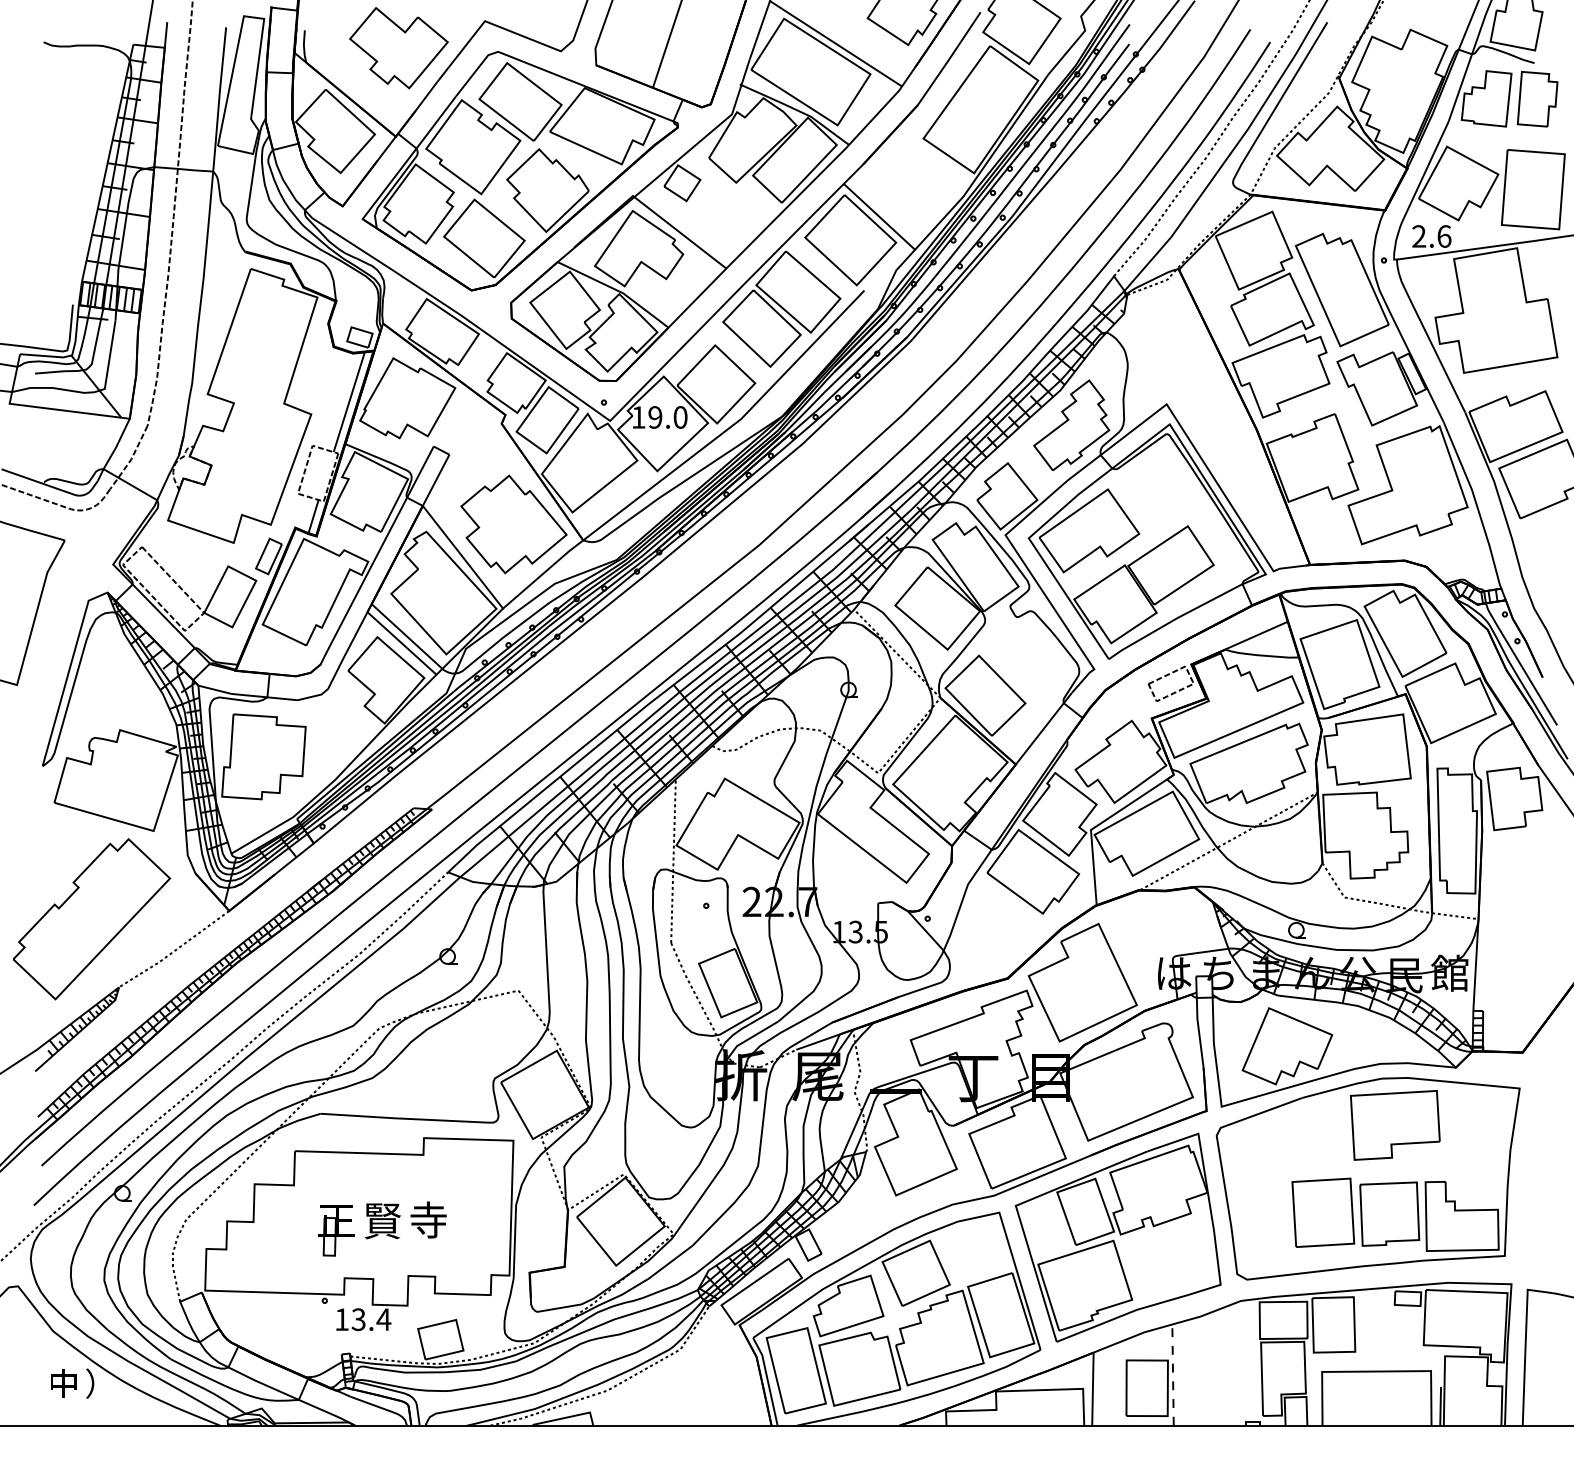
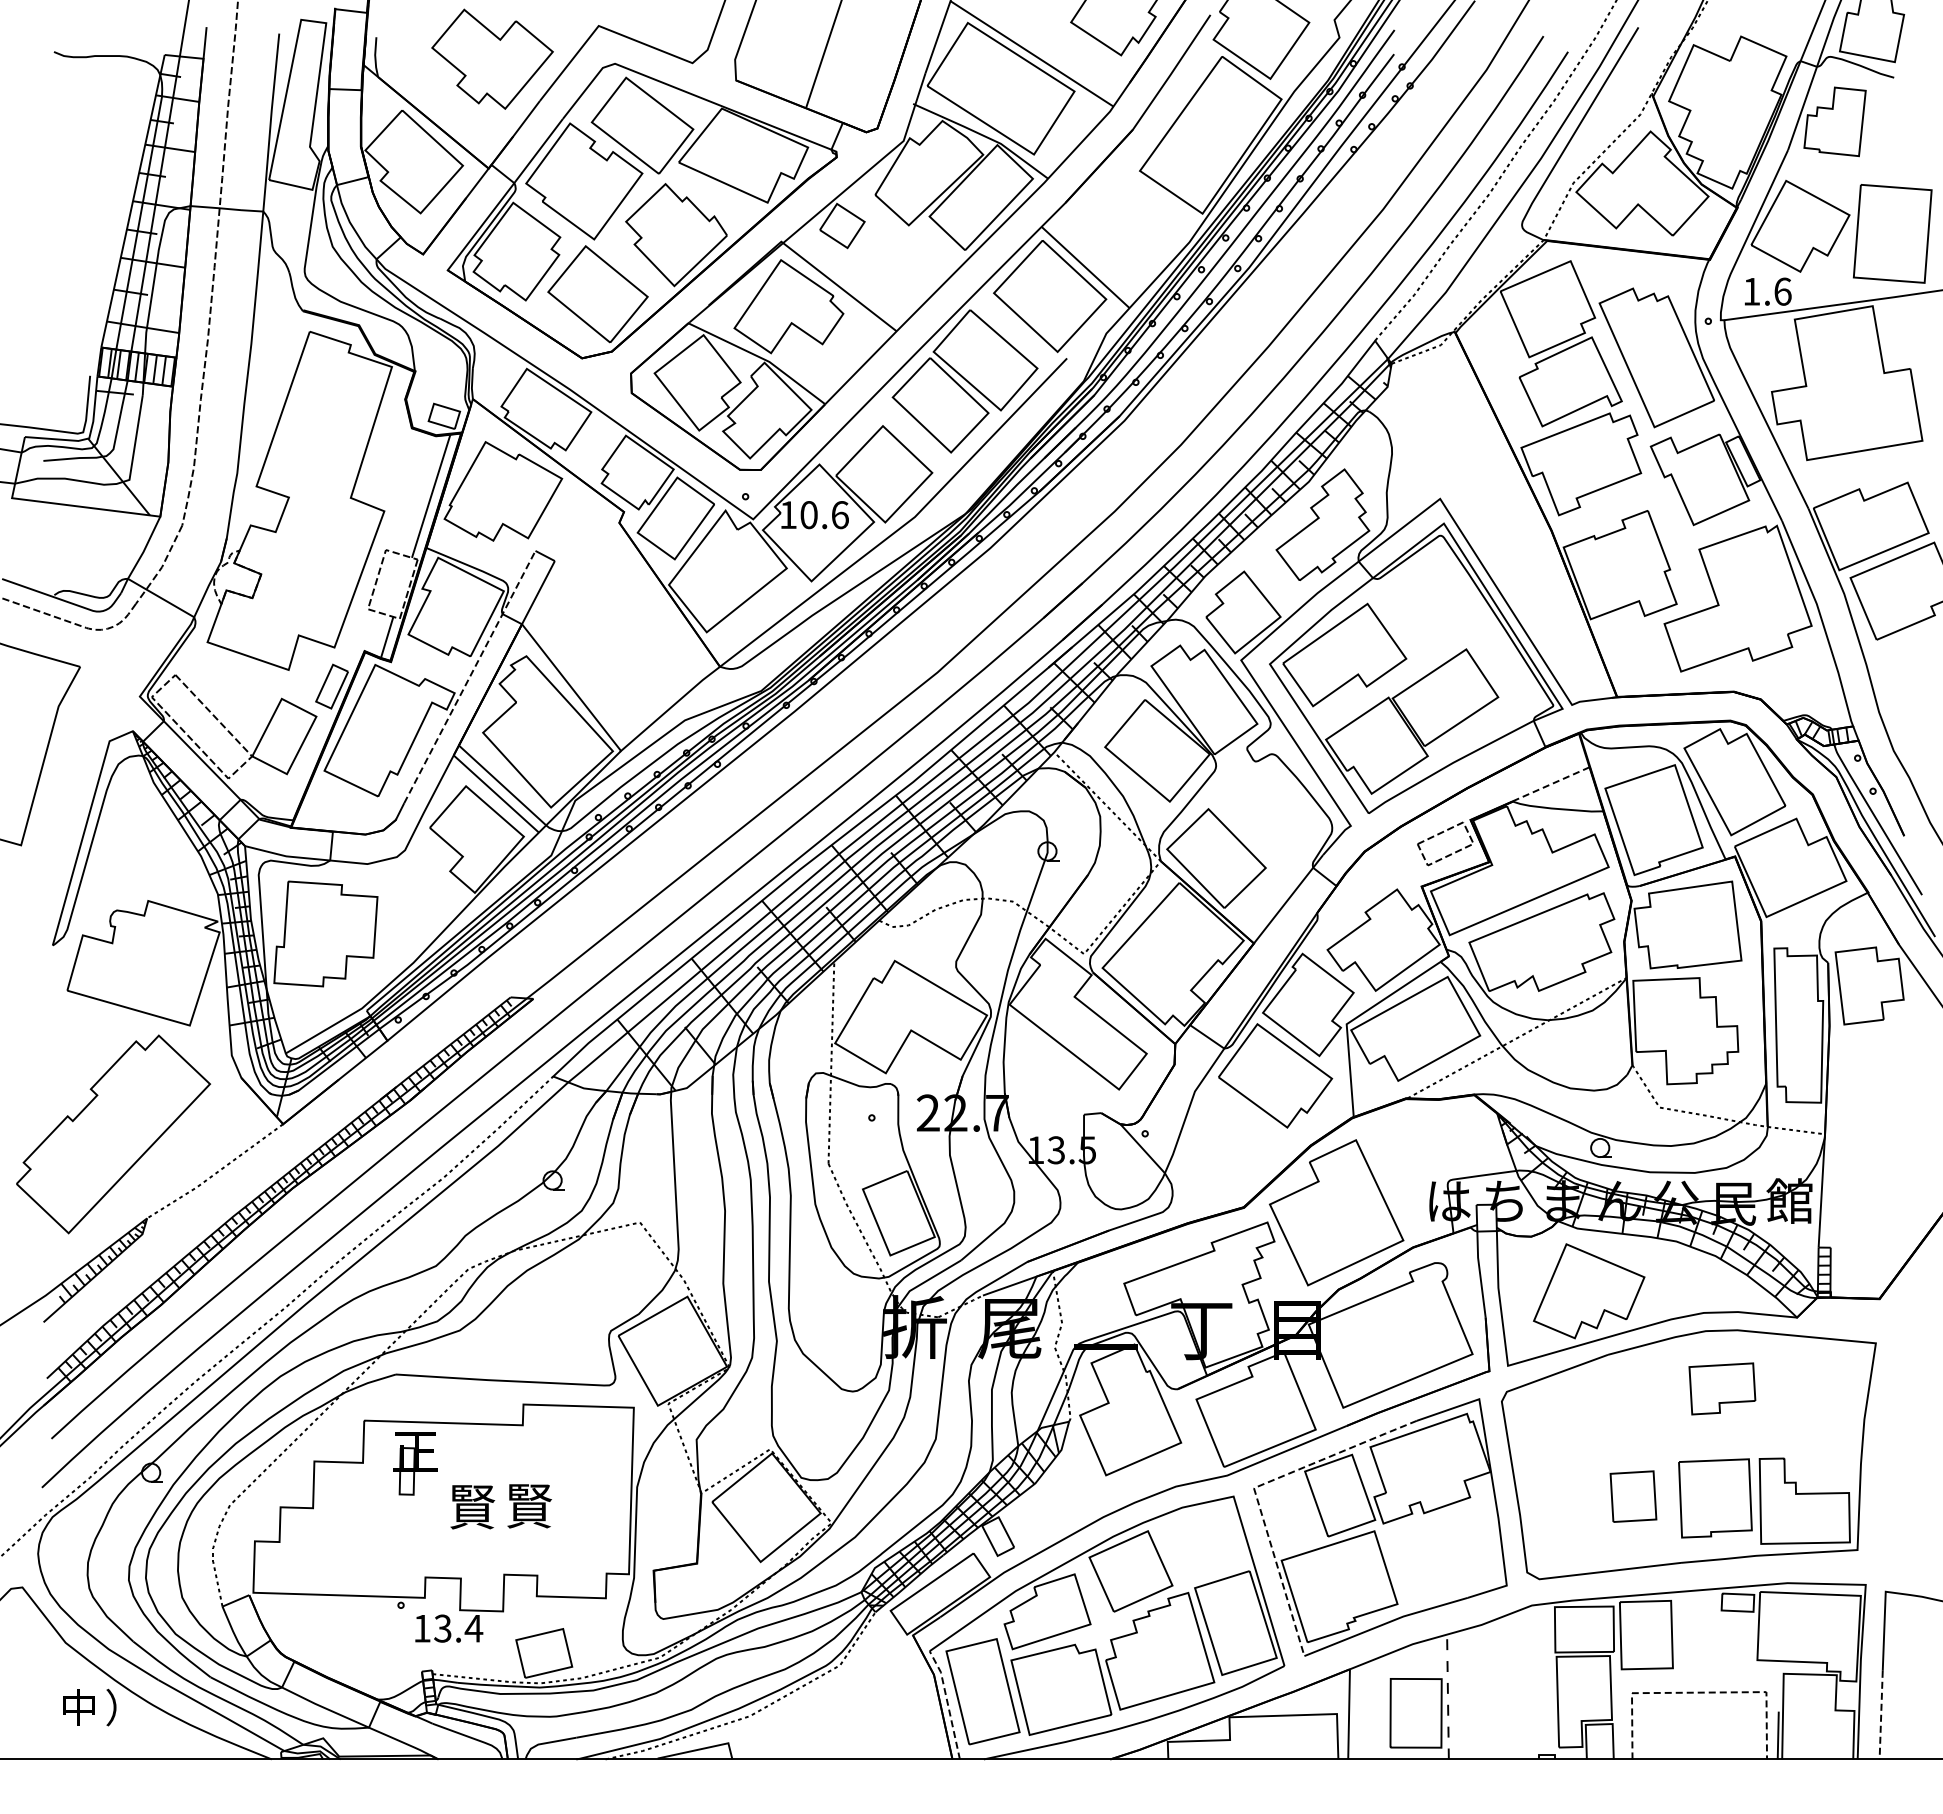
part: (1537, 98) -> (1897, 121), removed
text: (1418, 236) -> (1751, 291), 2.6 -> 1.6
text: (667, 417) -> (824, 515), 19.0 -> 10.6
part: (513, 523) -> (634, 646), removed
line: (381, 547) -> (470, 675), solid -> dashed
line: (1256, 635) -> (1551, 784), solid -> dashed
part: (1395, 1125) -> (1722, 1388), size x0.6
line: (1015, 1206) -> (1253, 1488), solid -> dashed
part: (1323, 1212) -> (1633, 1496), size x0.6
text: (428, 1219) -> (528, 1505), 寺 -> 賢
part: (336, 1230) -> (415, 1463), moved
line: (1376, 1371) -> (1699, 1692), solid -> dashed
line: (767, 1380) -> (947, 1703), solid -> dashed
line: (1524, 1390) -> (1881, 1715), solid -> dashed

